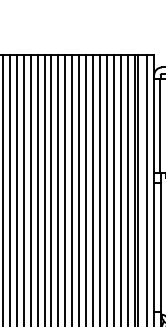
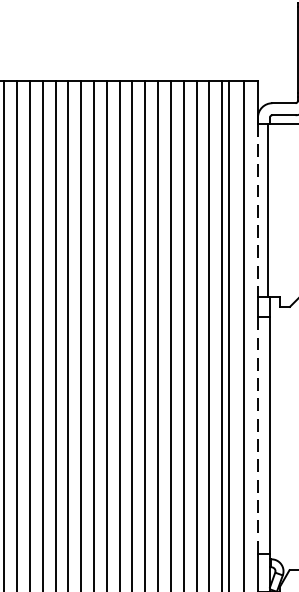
line: (154, 126) -> (258, 212), solid -> dashed
line: (154, 248) -> (258, 437), solid -> dashed

